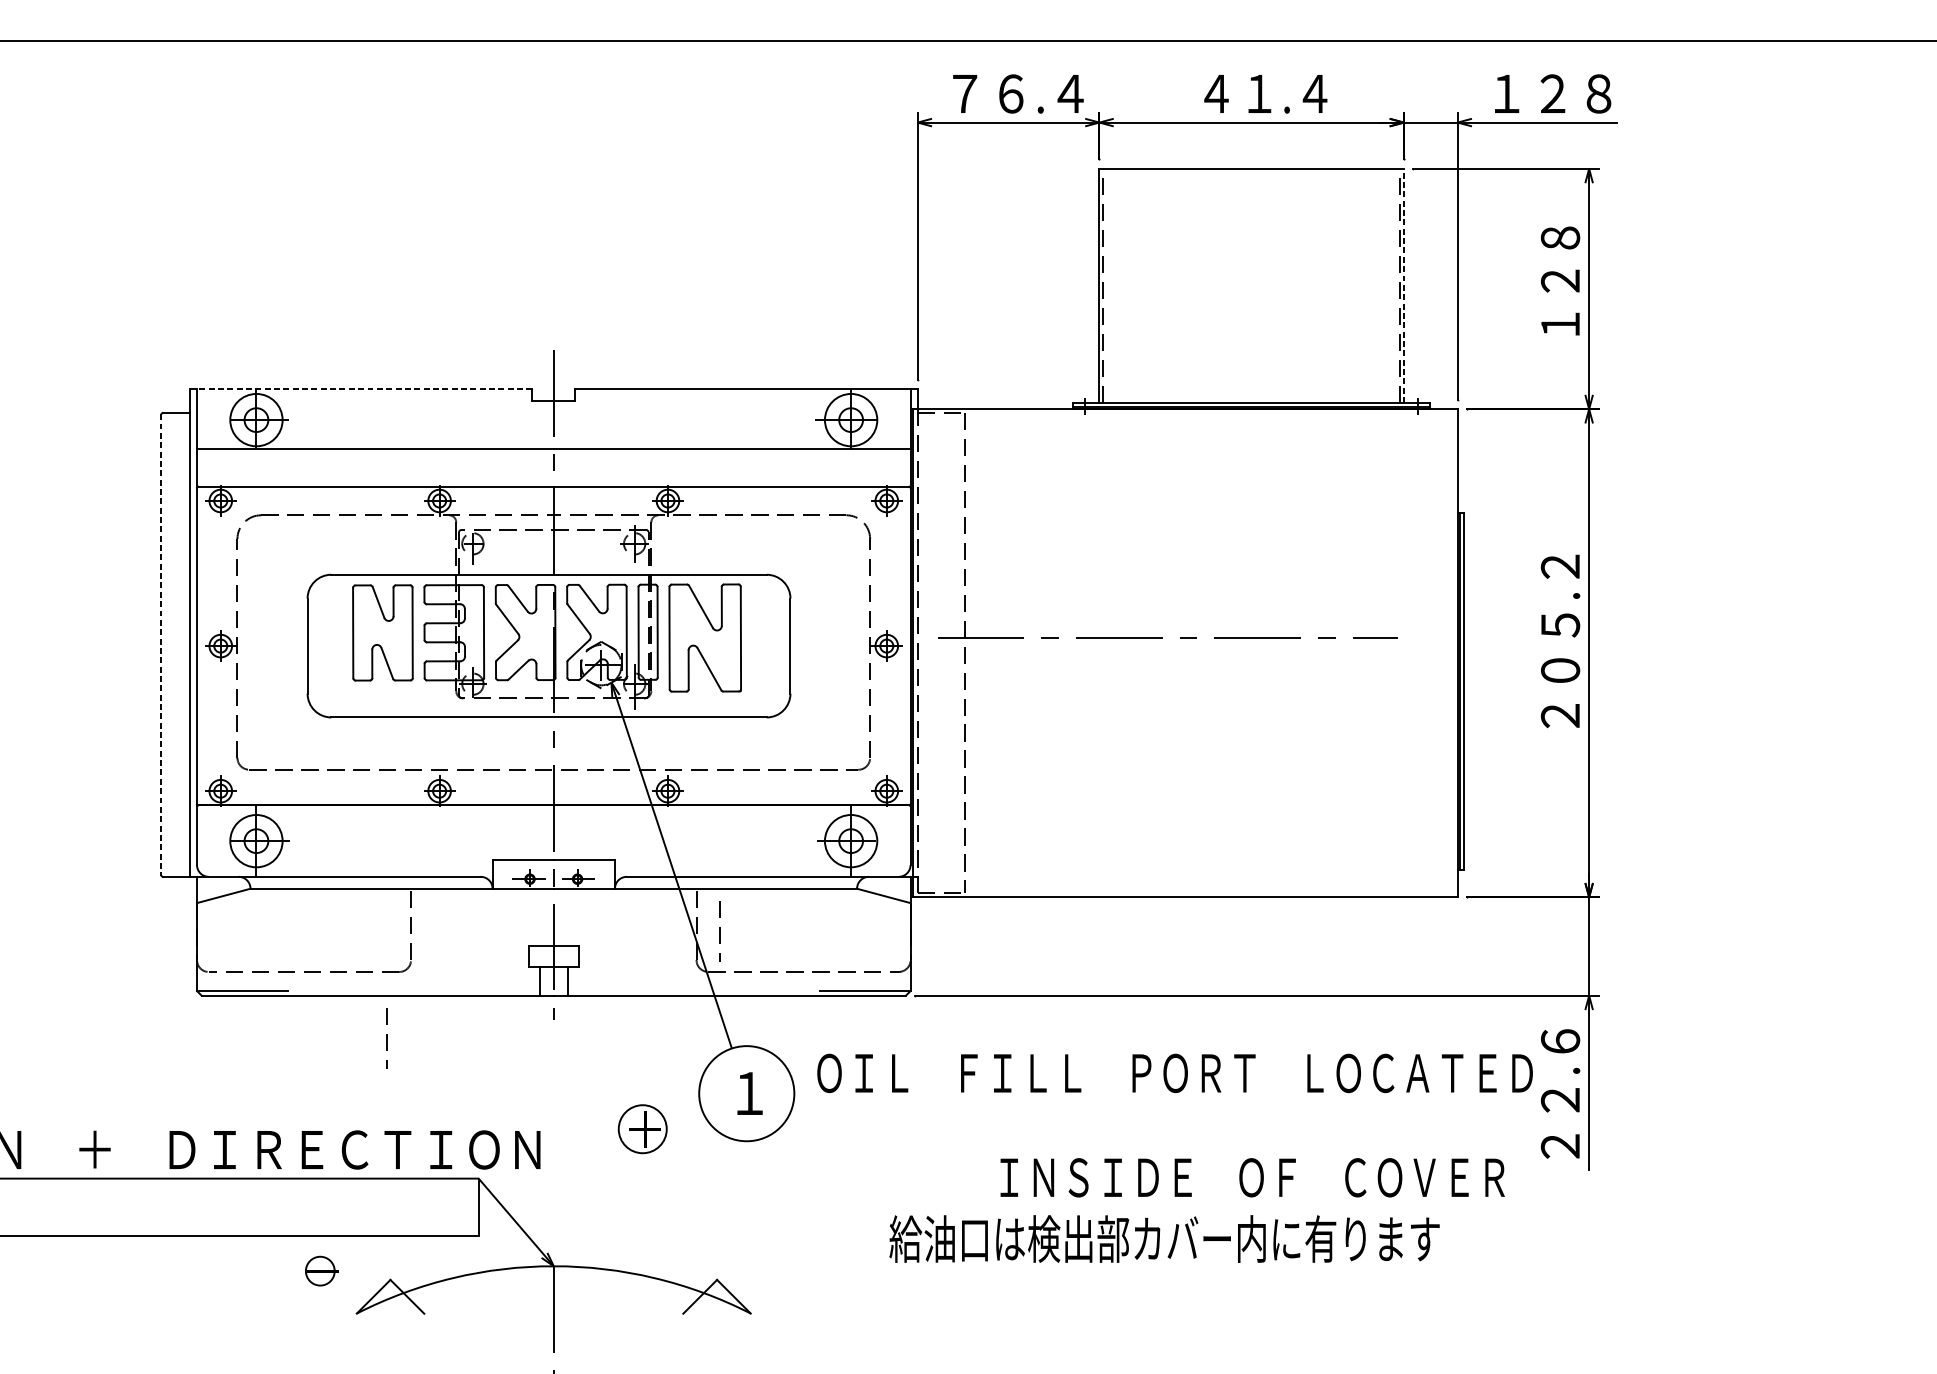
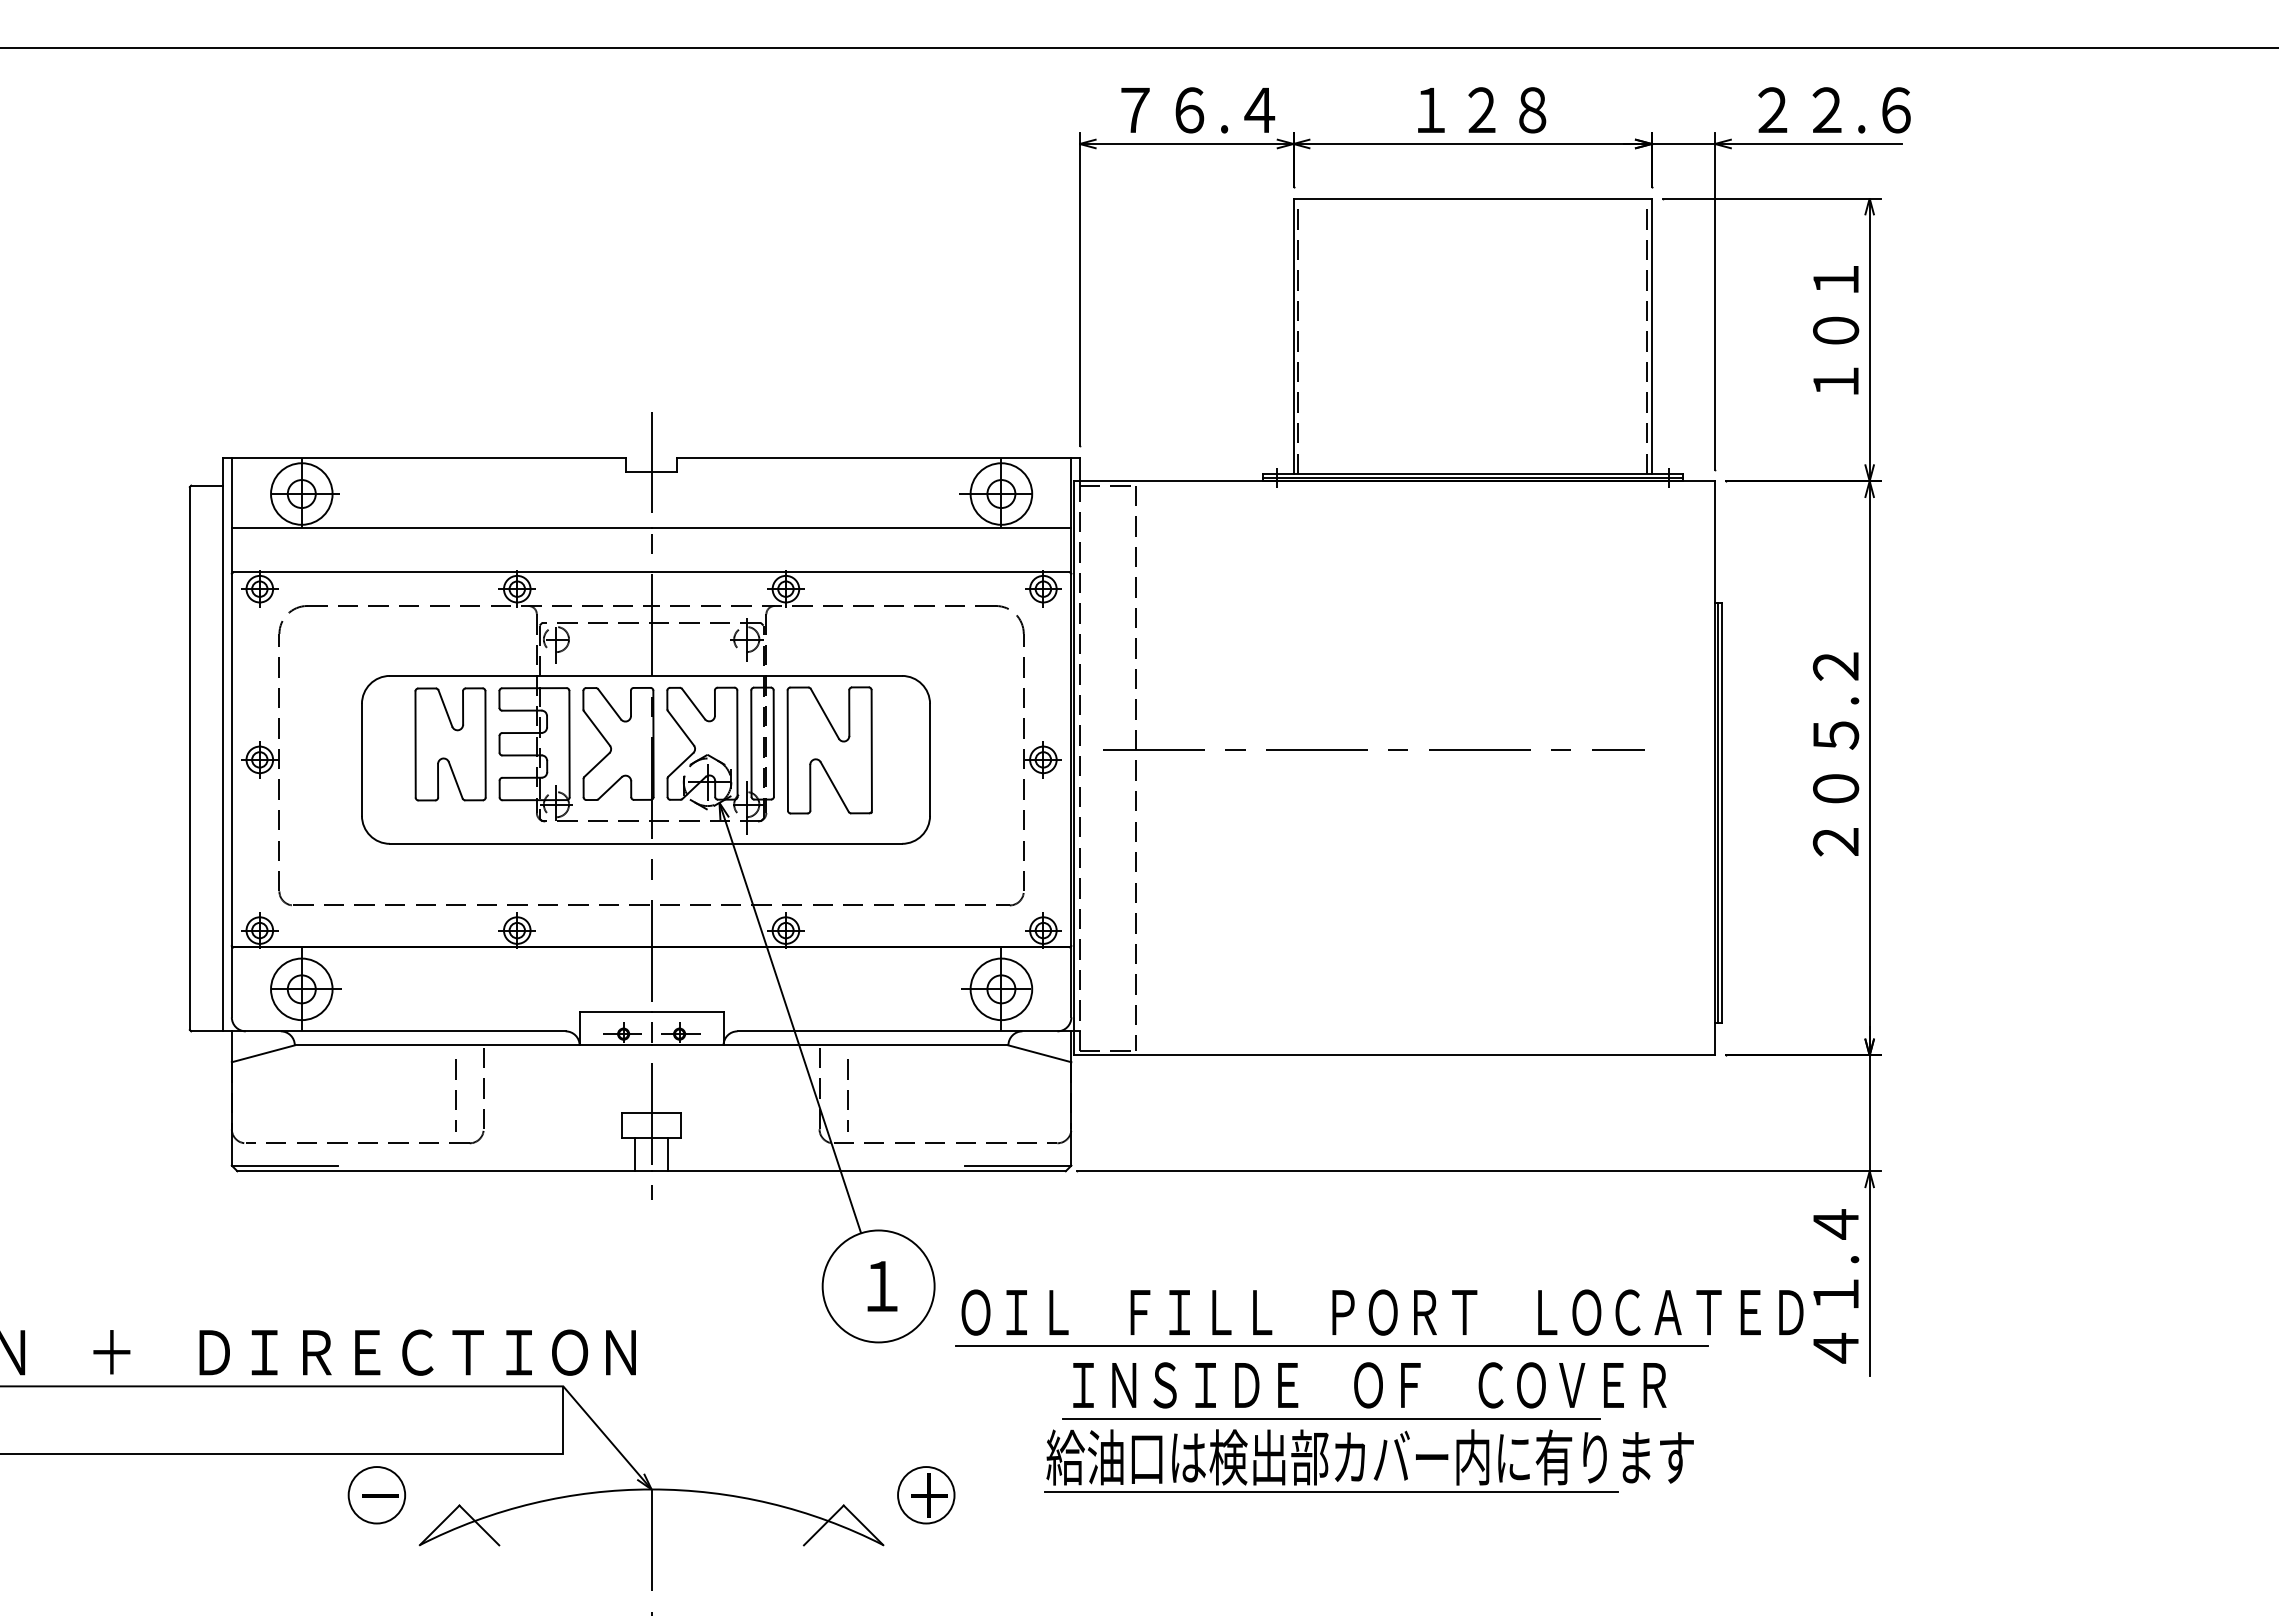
text: (1265, 94) -> (1488, 110), ４１.４ -> １２８
text: (1559, 94) -> (1834, 110), １２８ -> ２２.６
text: (1560, 259) -> (1835, 305), １２８ -> １０１
line: (1403, 286) -> (1651, 336), dashed -> solid
line: (361, 389) -> (425, 457), dashed -> solid
line: (161, 645) -> (189, 759), dashed -> solid
line: (387, 1038) -> (455, 1095), moved
text: (1175, 1073) -> (1382, 1312), moved
text: (1560, 1093) -> (1835, 1286), ２２.６ -> ４１.４
part: (642, 1129) -> (926, 1495), moved
line: (1131, 1144) -> (1331, 1346), added
text: (1252, 1177) -> (1369, 1385), moved
line: (1131, 1206) -> (1331, 1419), added
line: (1131, 1267) -> (1331, 1491), added
circle: (319, 1271) -> (376, 1495), size x1.67

